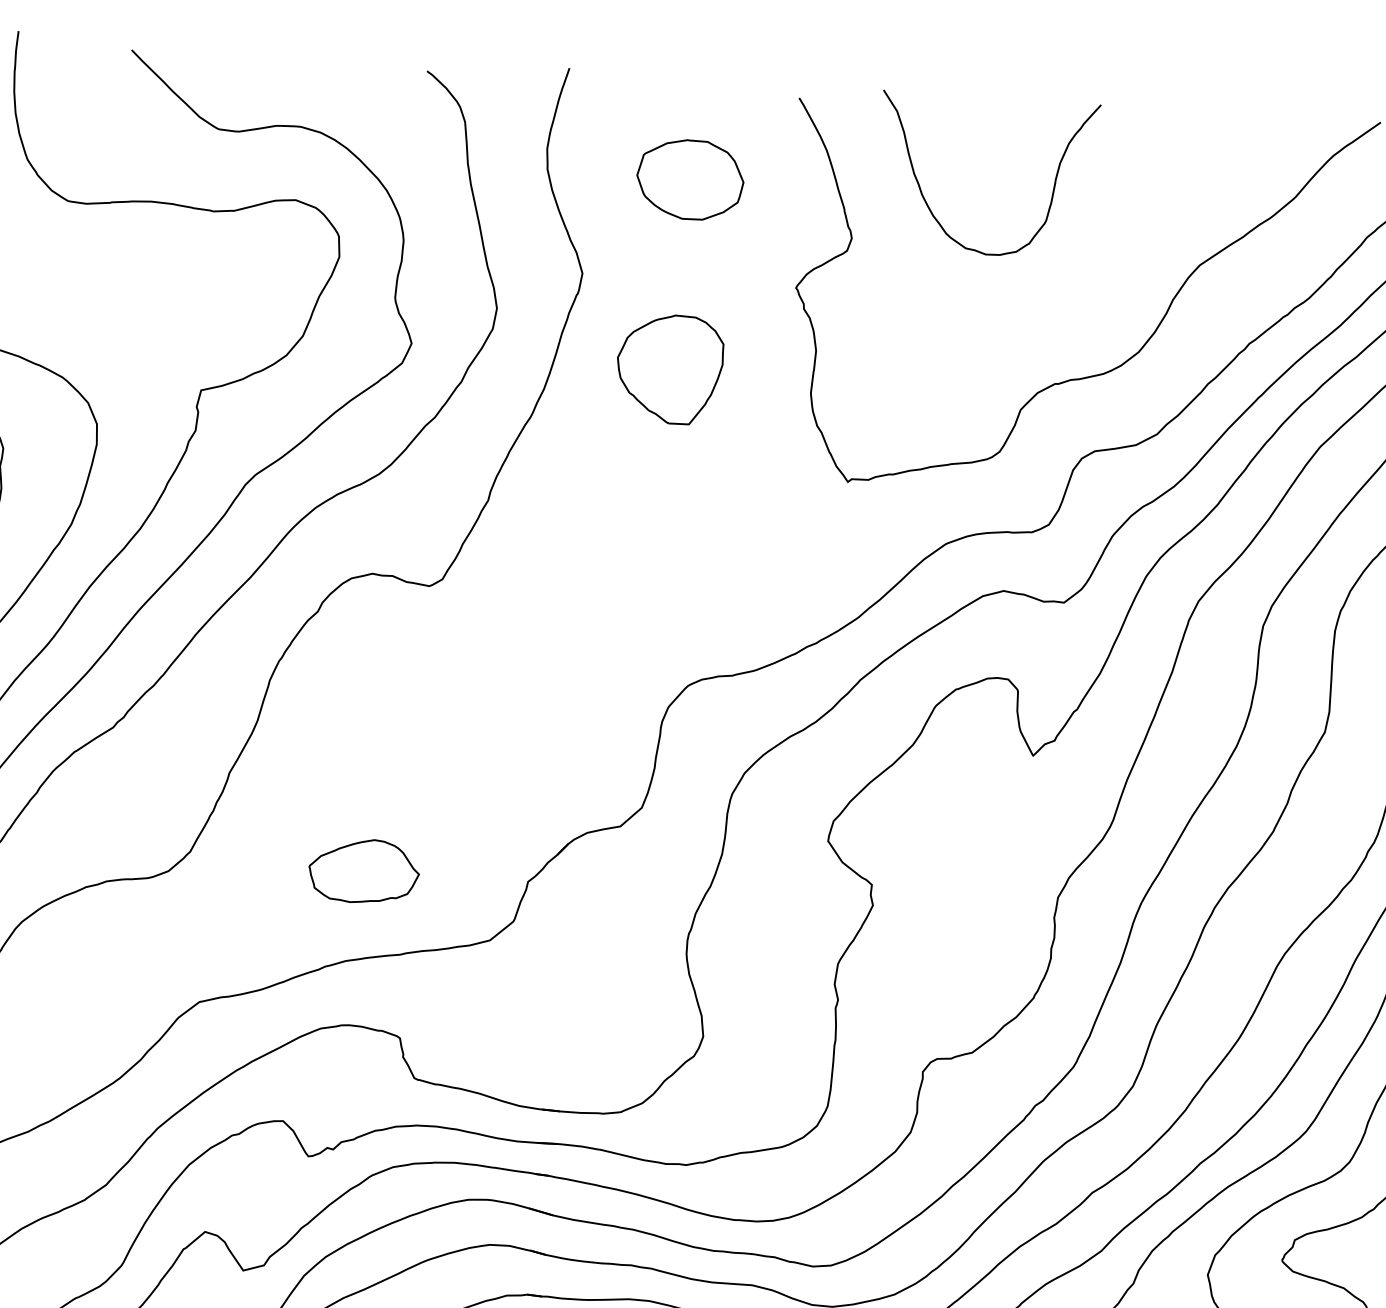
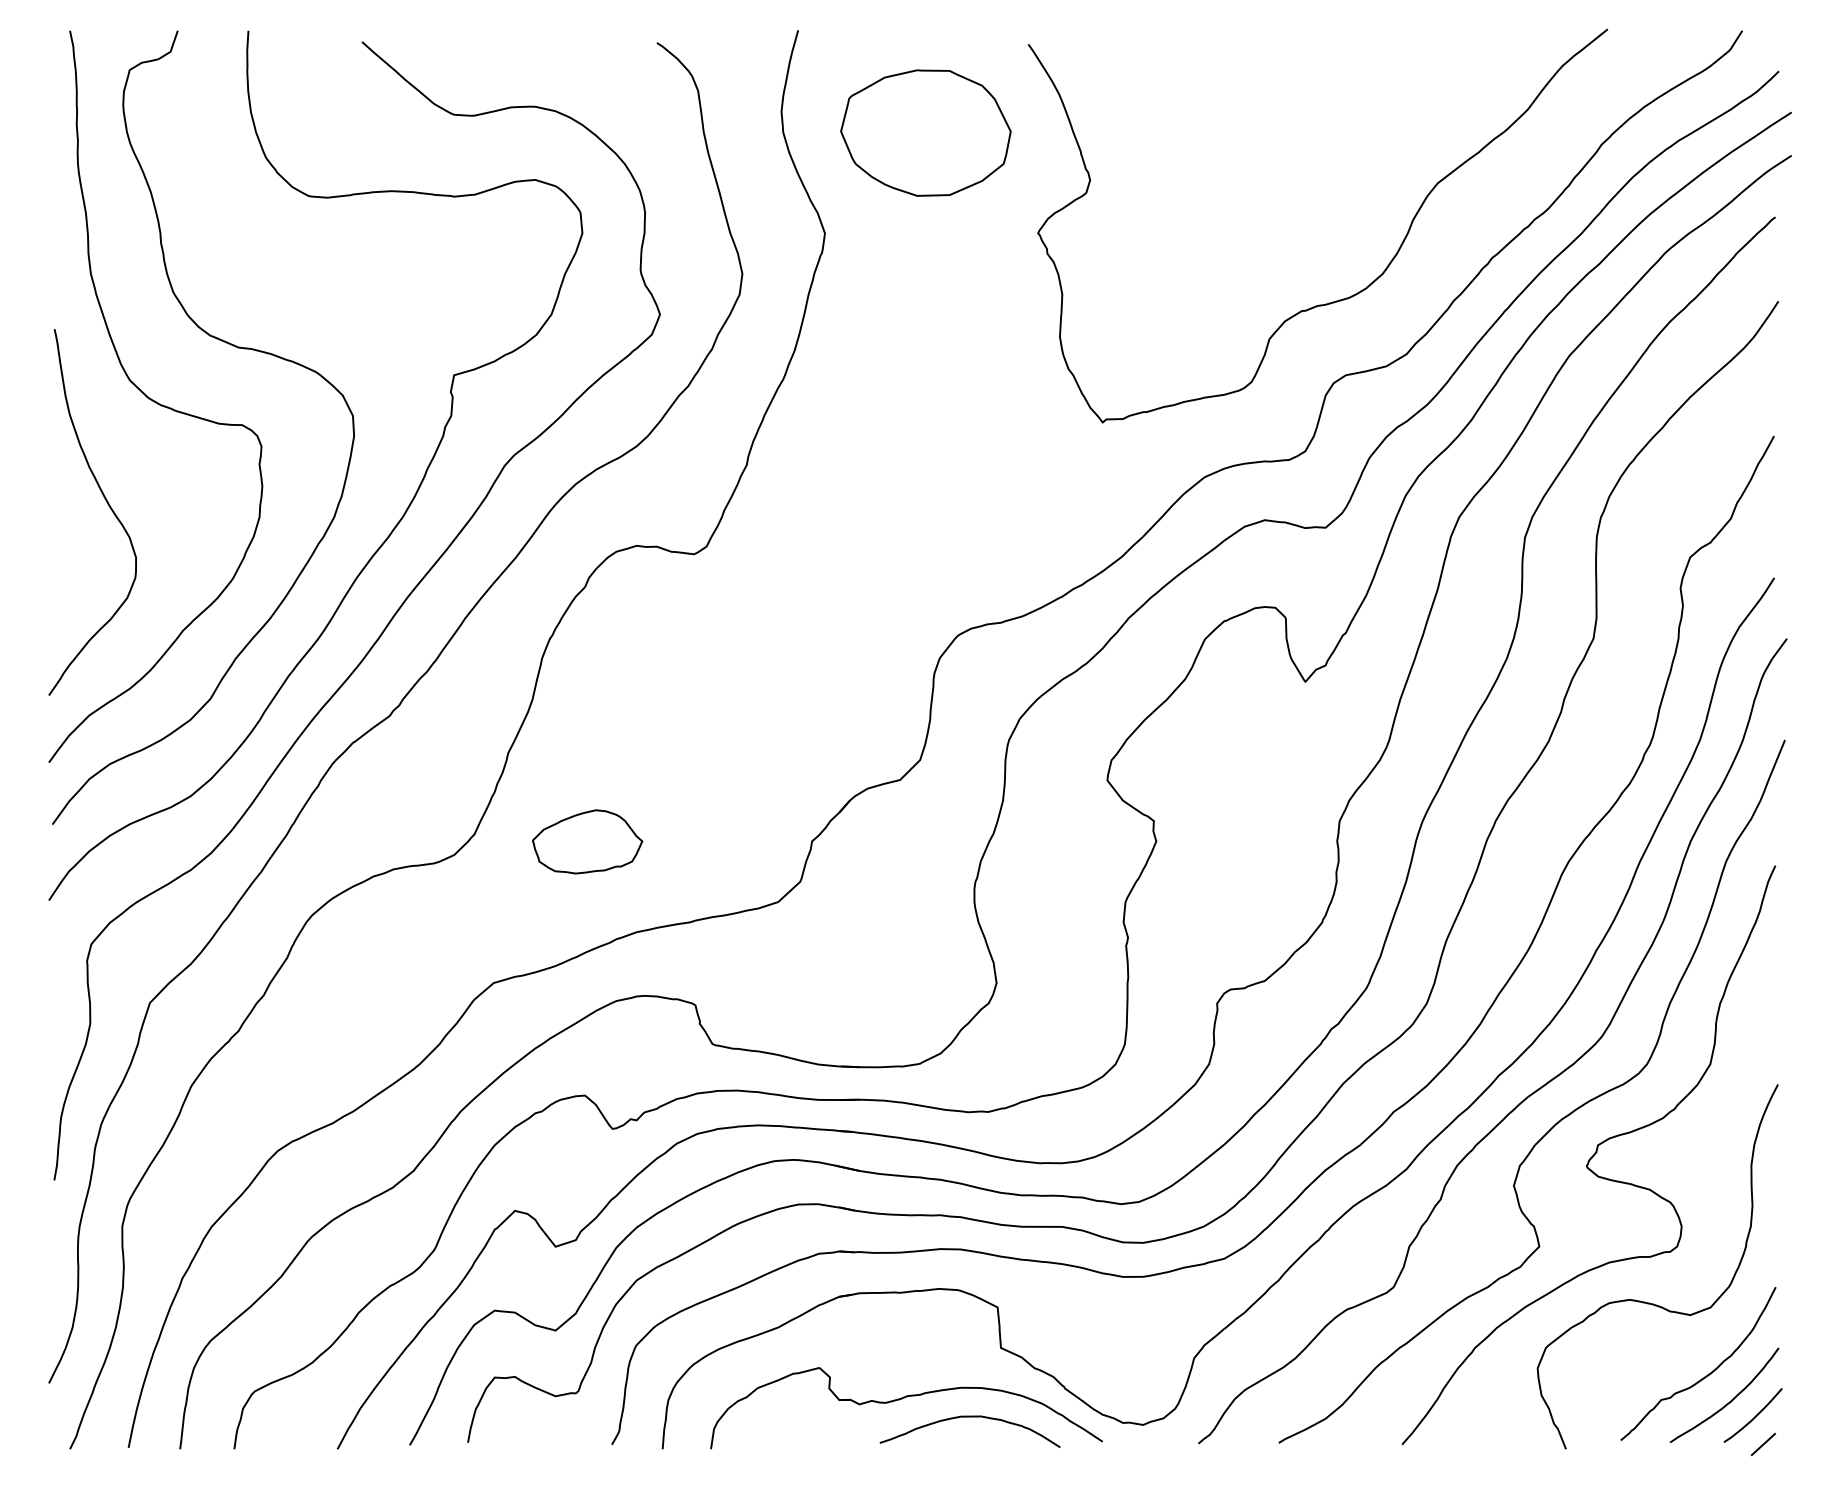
part: (690, 179) -> (925, 132), size x1.6
curve: (930, 208) -> (1166, 145), removed
part: (670, 369) -> (918, 322), removed
part: (364, 870) -> (587, 841), moved

